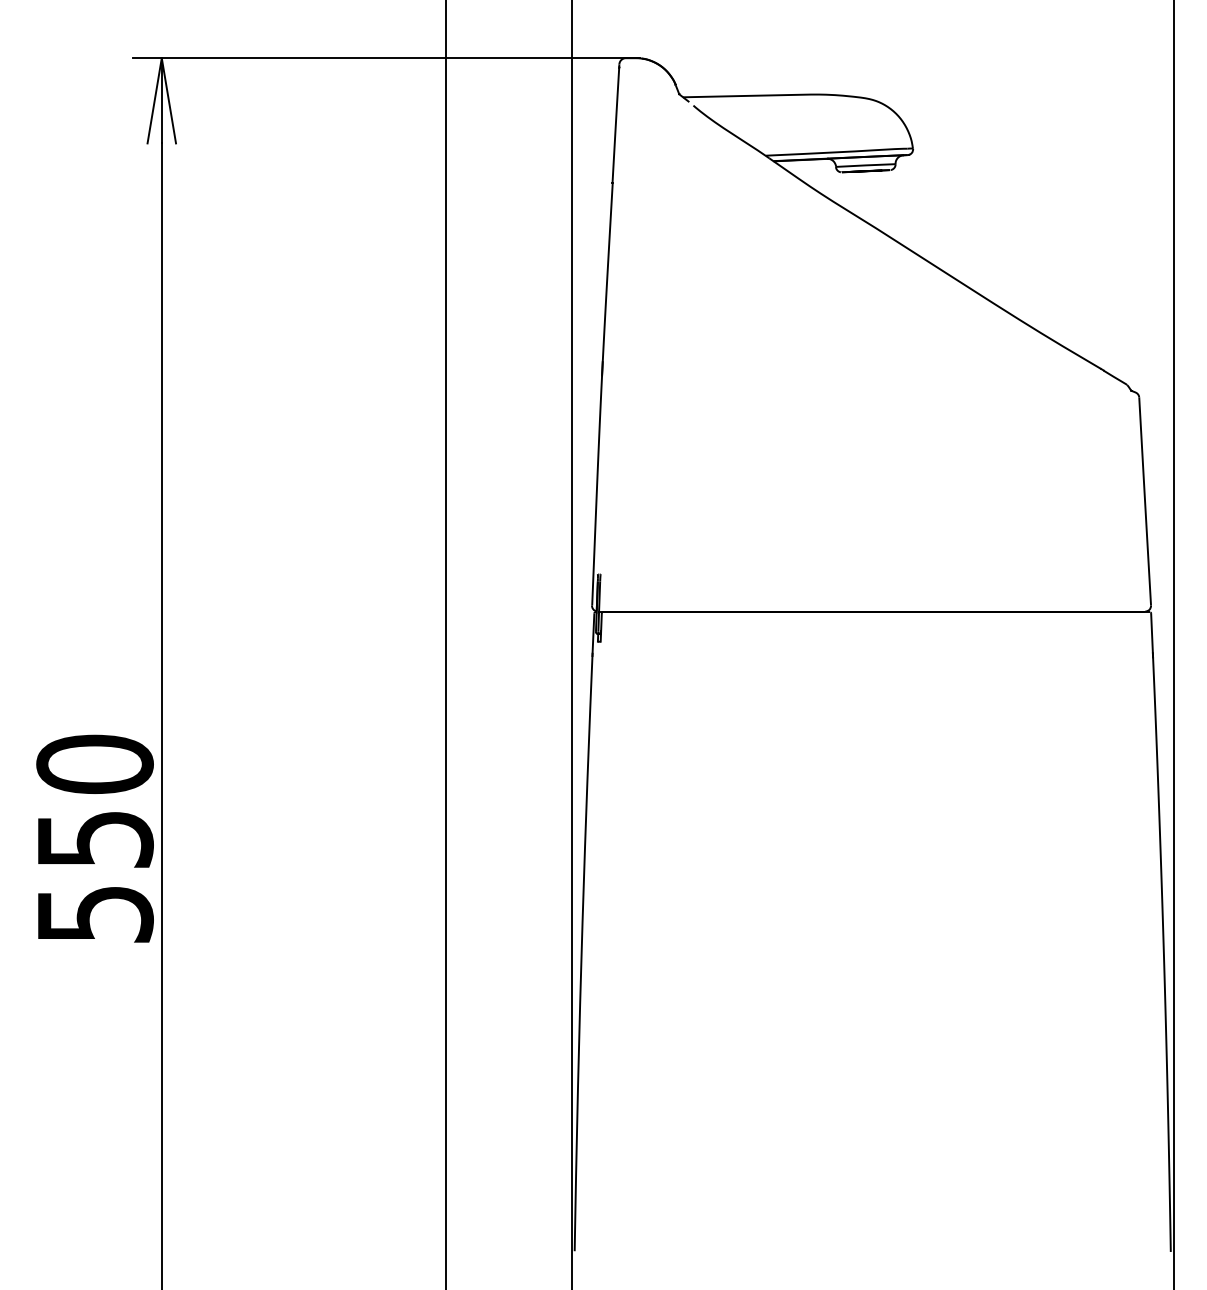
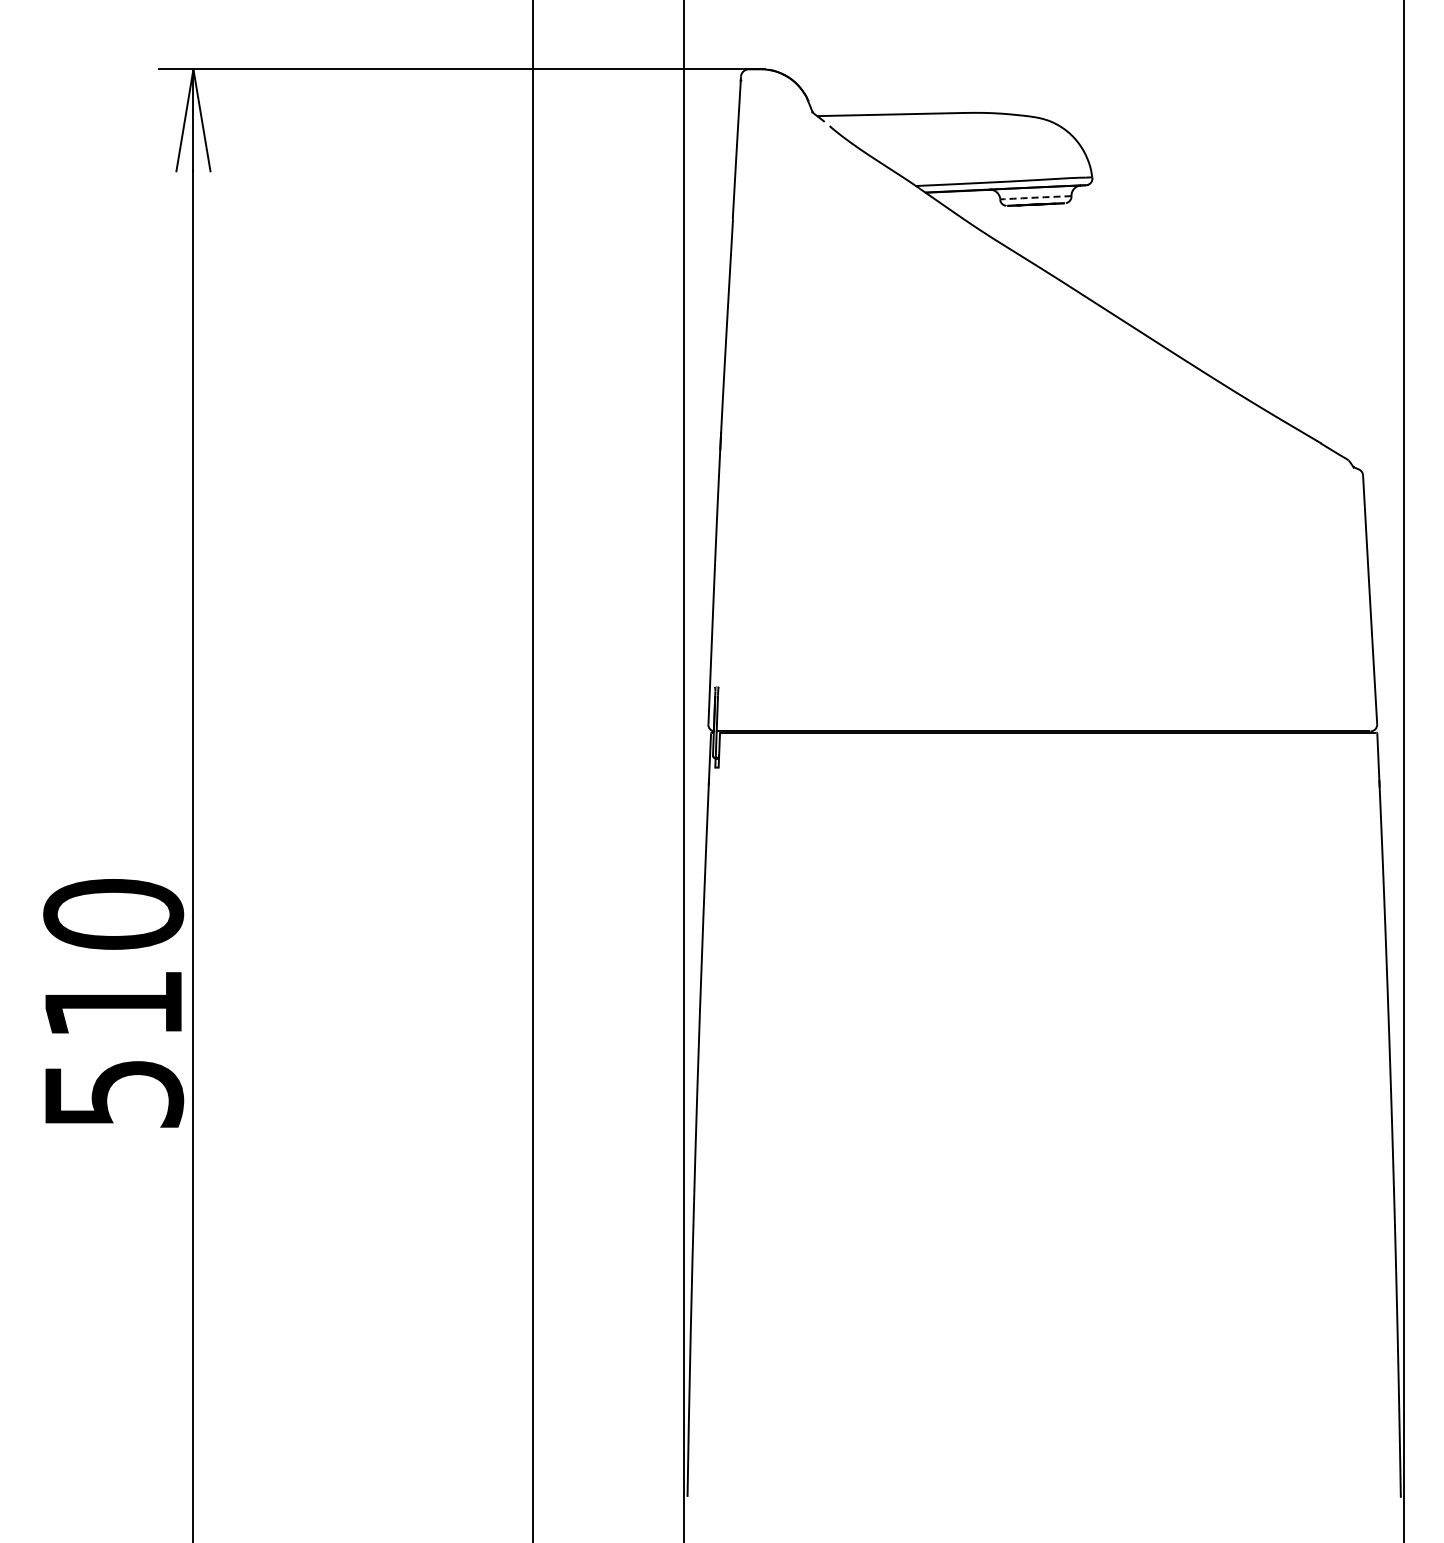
arc: (865, 165) -> (1035, 197), solid -> dashed
text: (95, 839) -> (114, 1004), 550 -> 510

